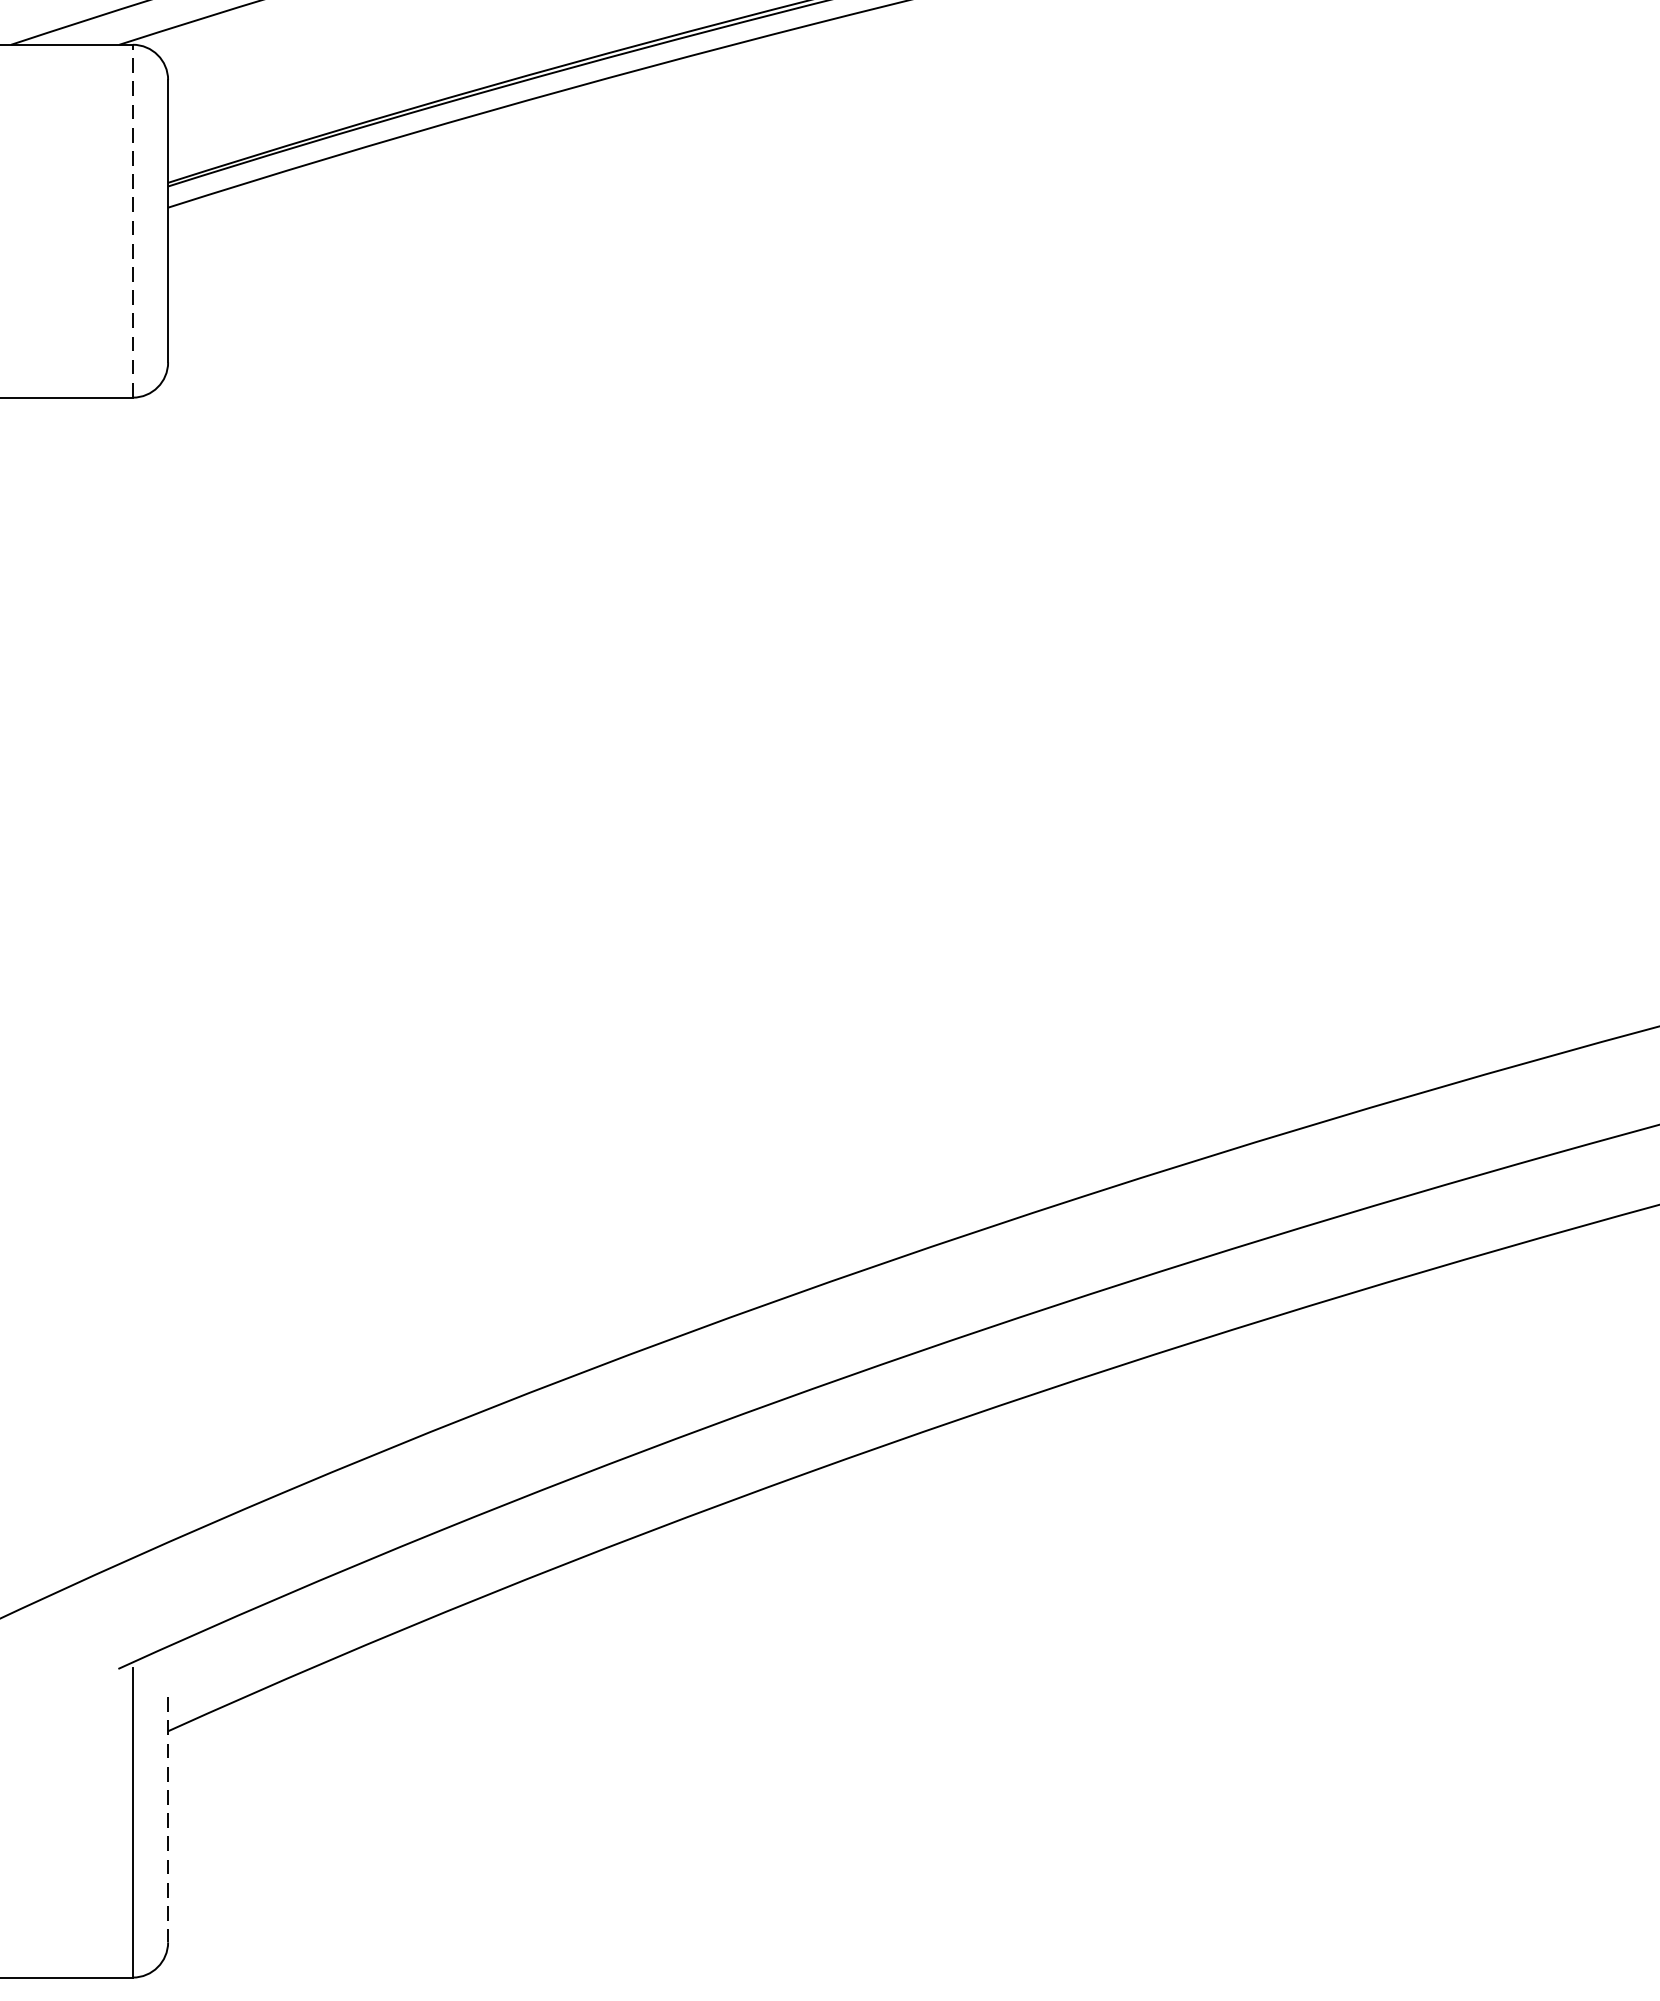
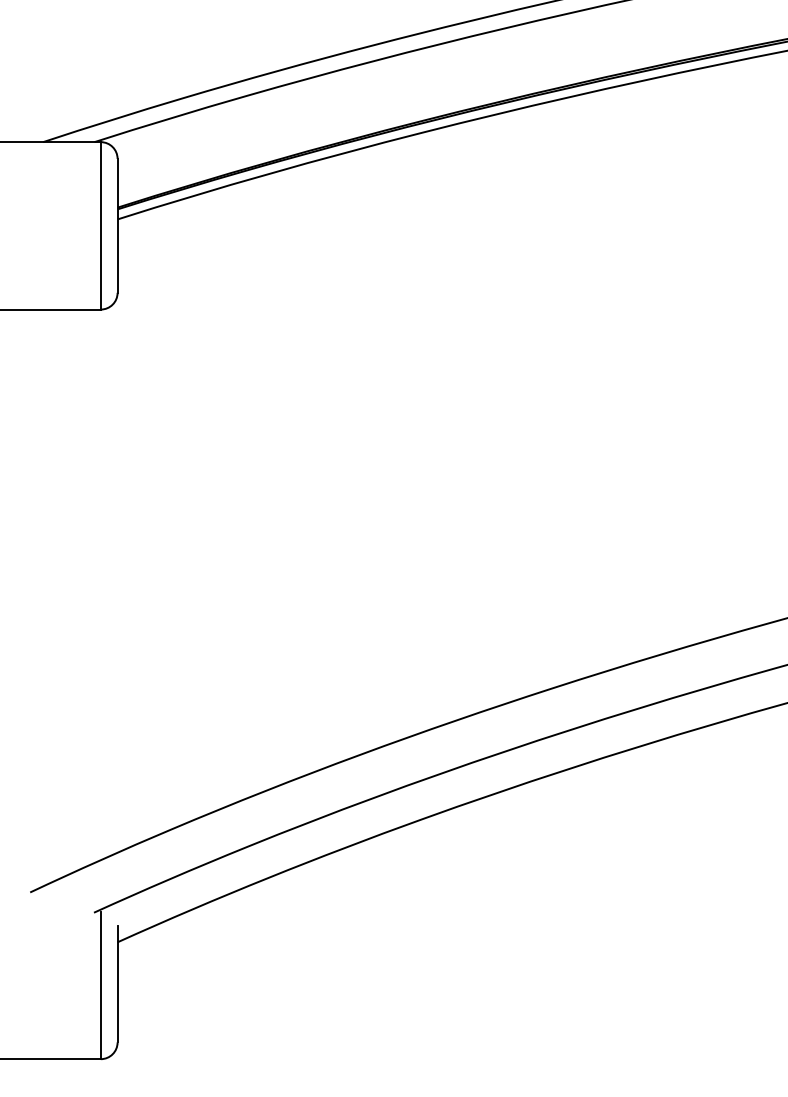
line: (132, 220) -> (100, 225), dashed -> solid
line: (167, 1820) -> (117, 984), dashed -> solid

